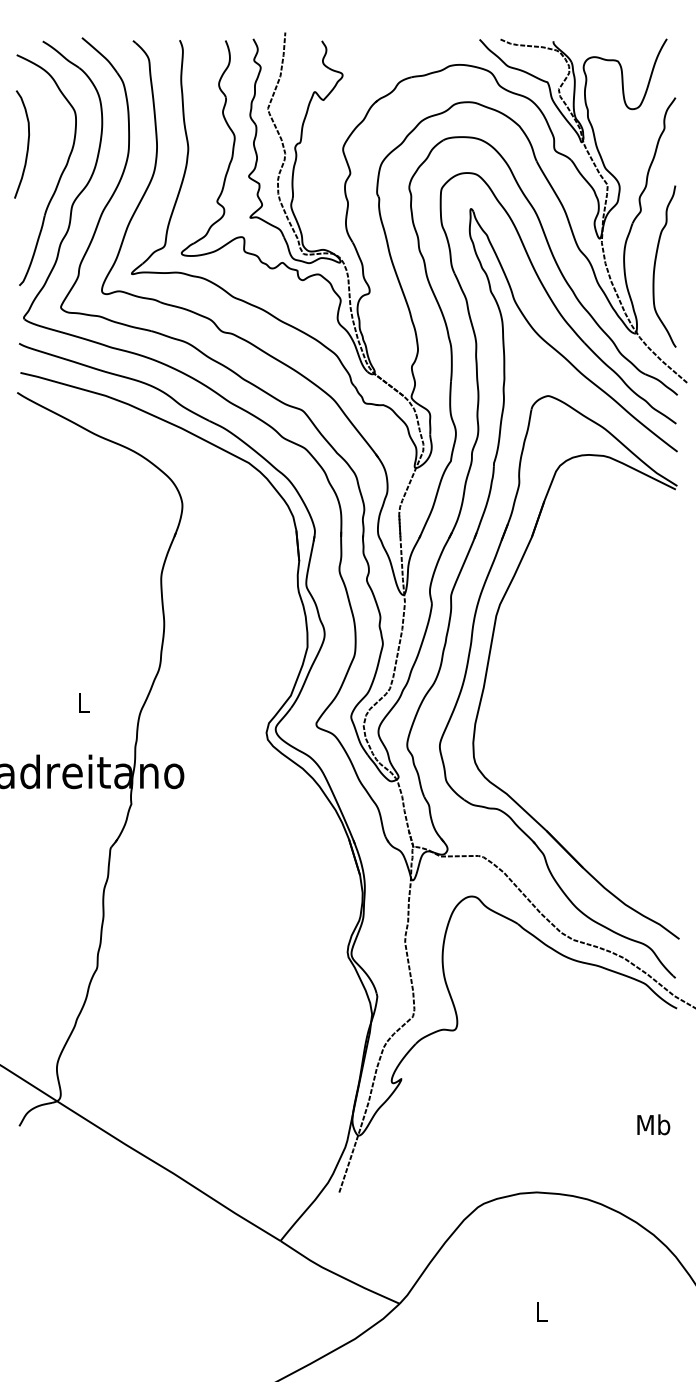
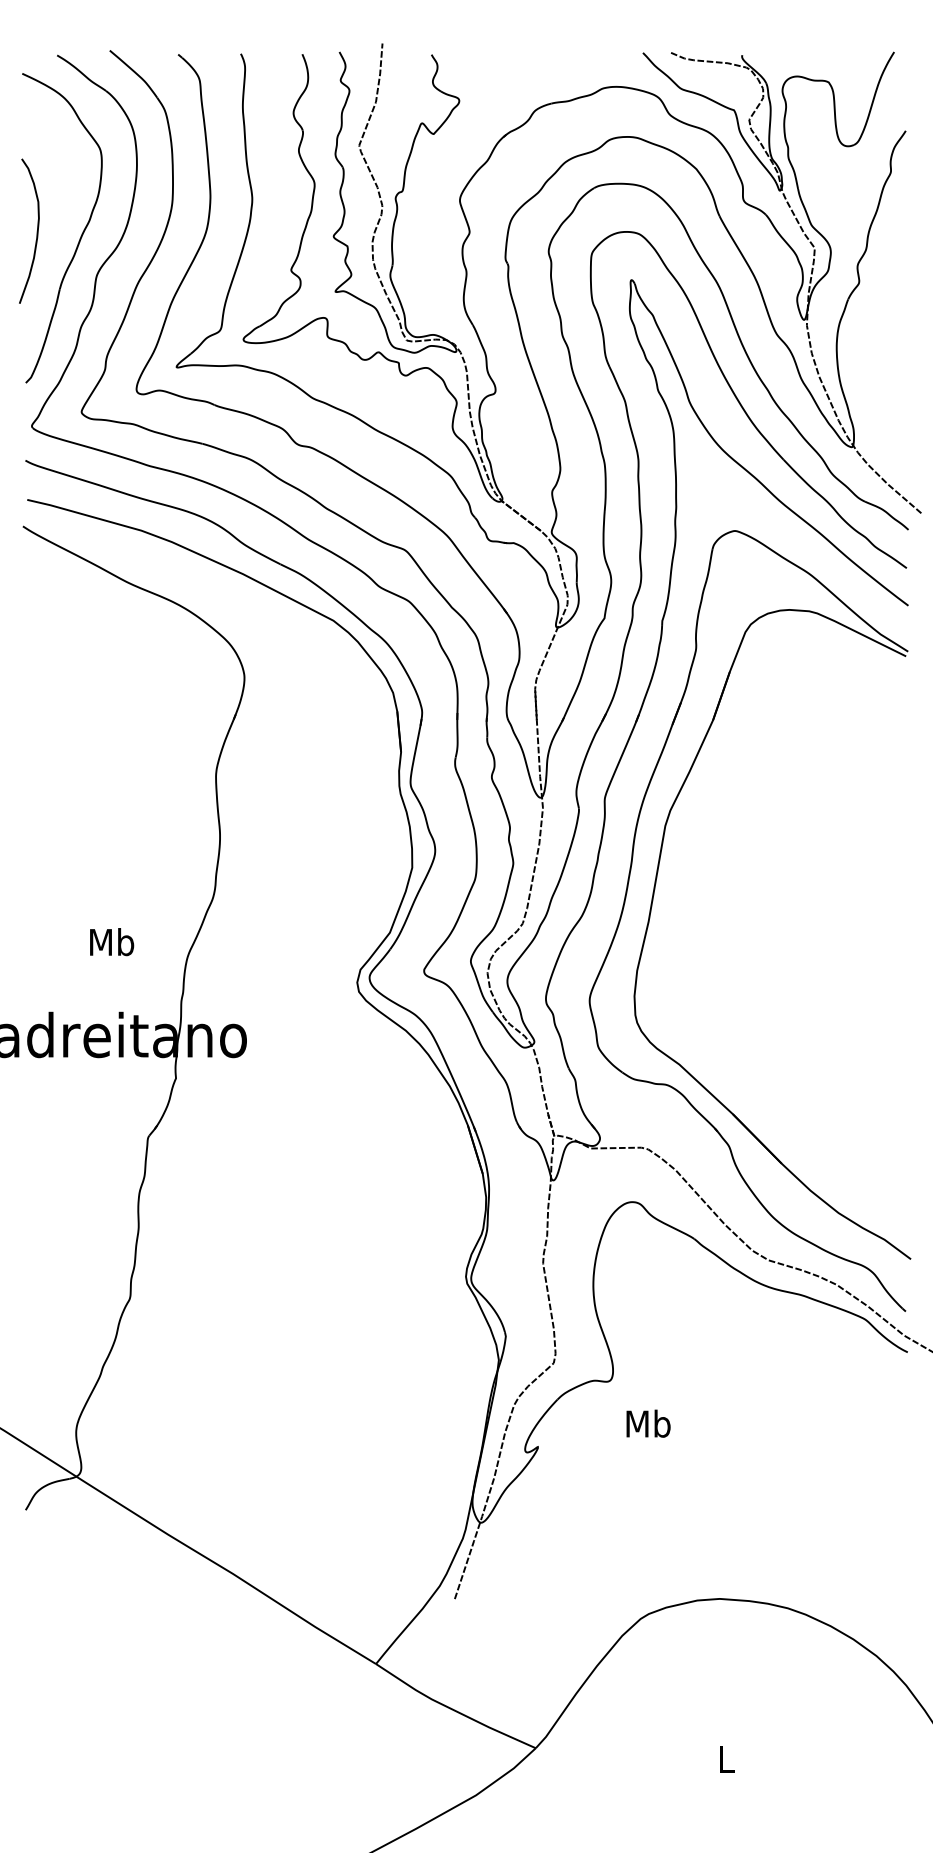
curve: (27, 144) -> (36, 231), moved
part: (655, 266) -> (878, 357), removed
text: (83, 702) -> (111, 941), L -> Mb
text: (653, 1124) -> (648, 1423), moved

